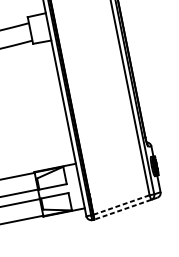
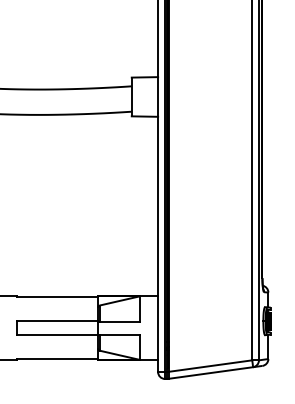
line: (121, 205) -> (210, 366), dashed -> solid
line: (122, 210) -> (210, 373), dashed -> solid

